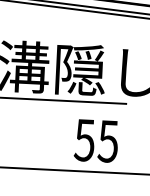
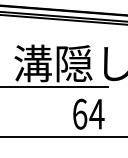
text: (96, 139) -> (88, 113), 55 -> 64

